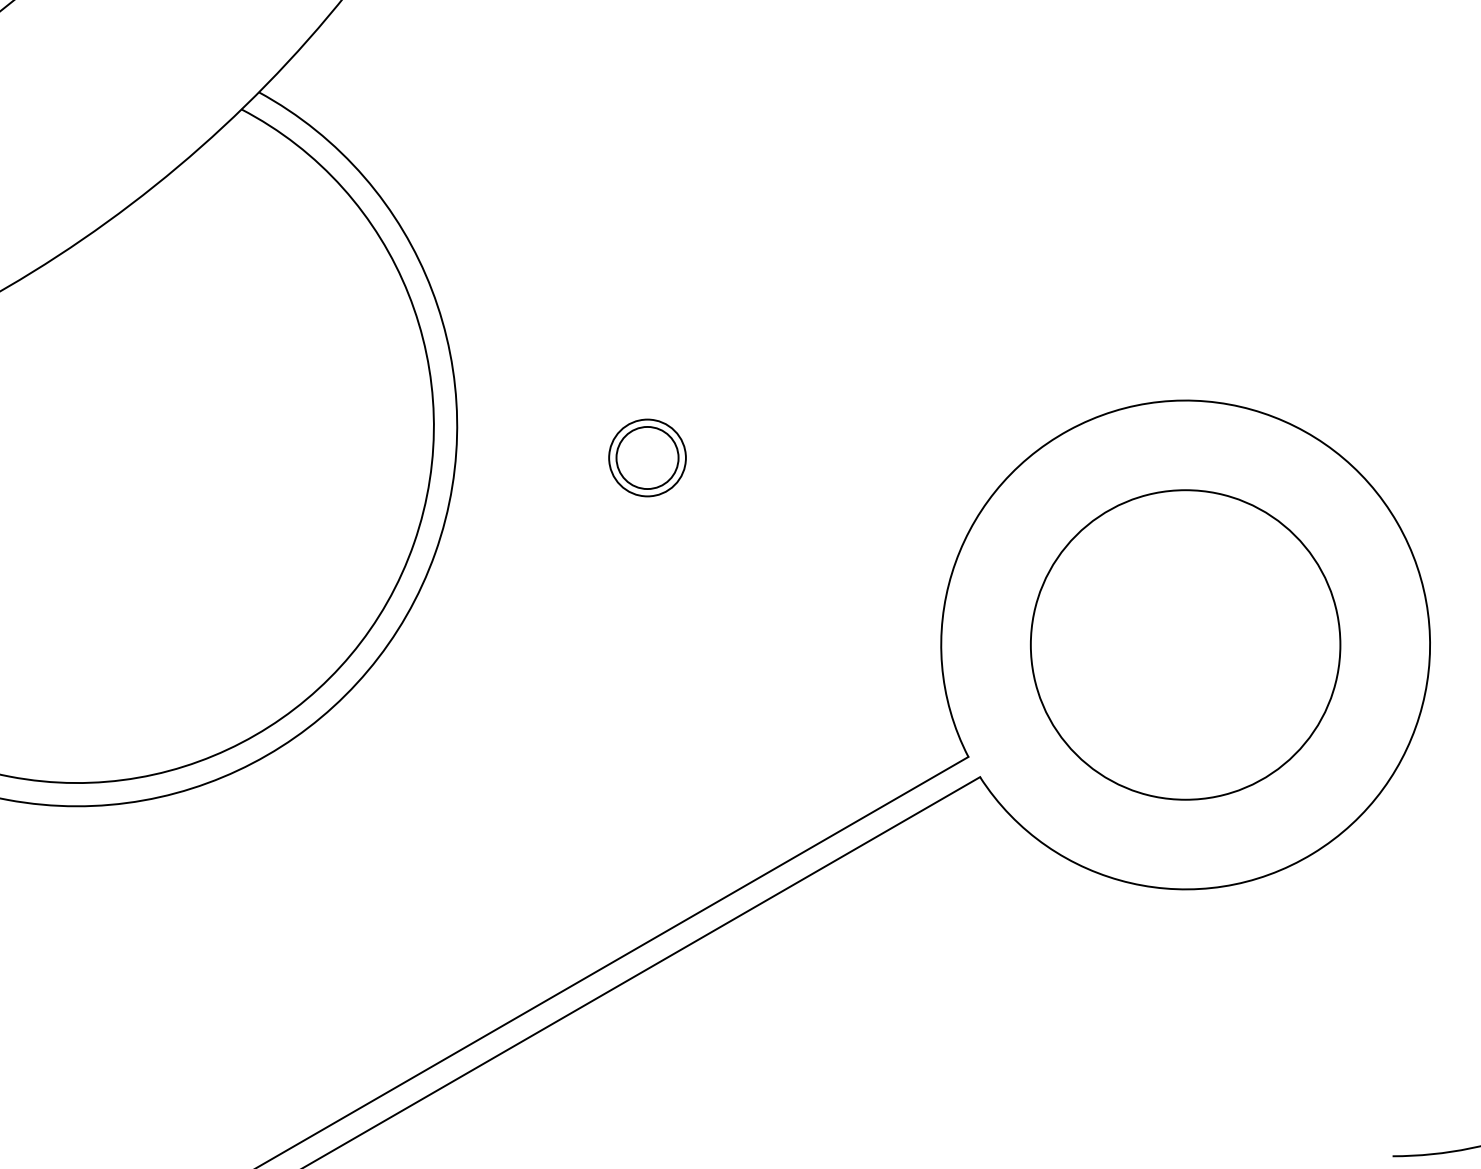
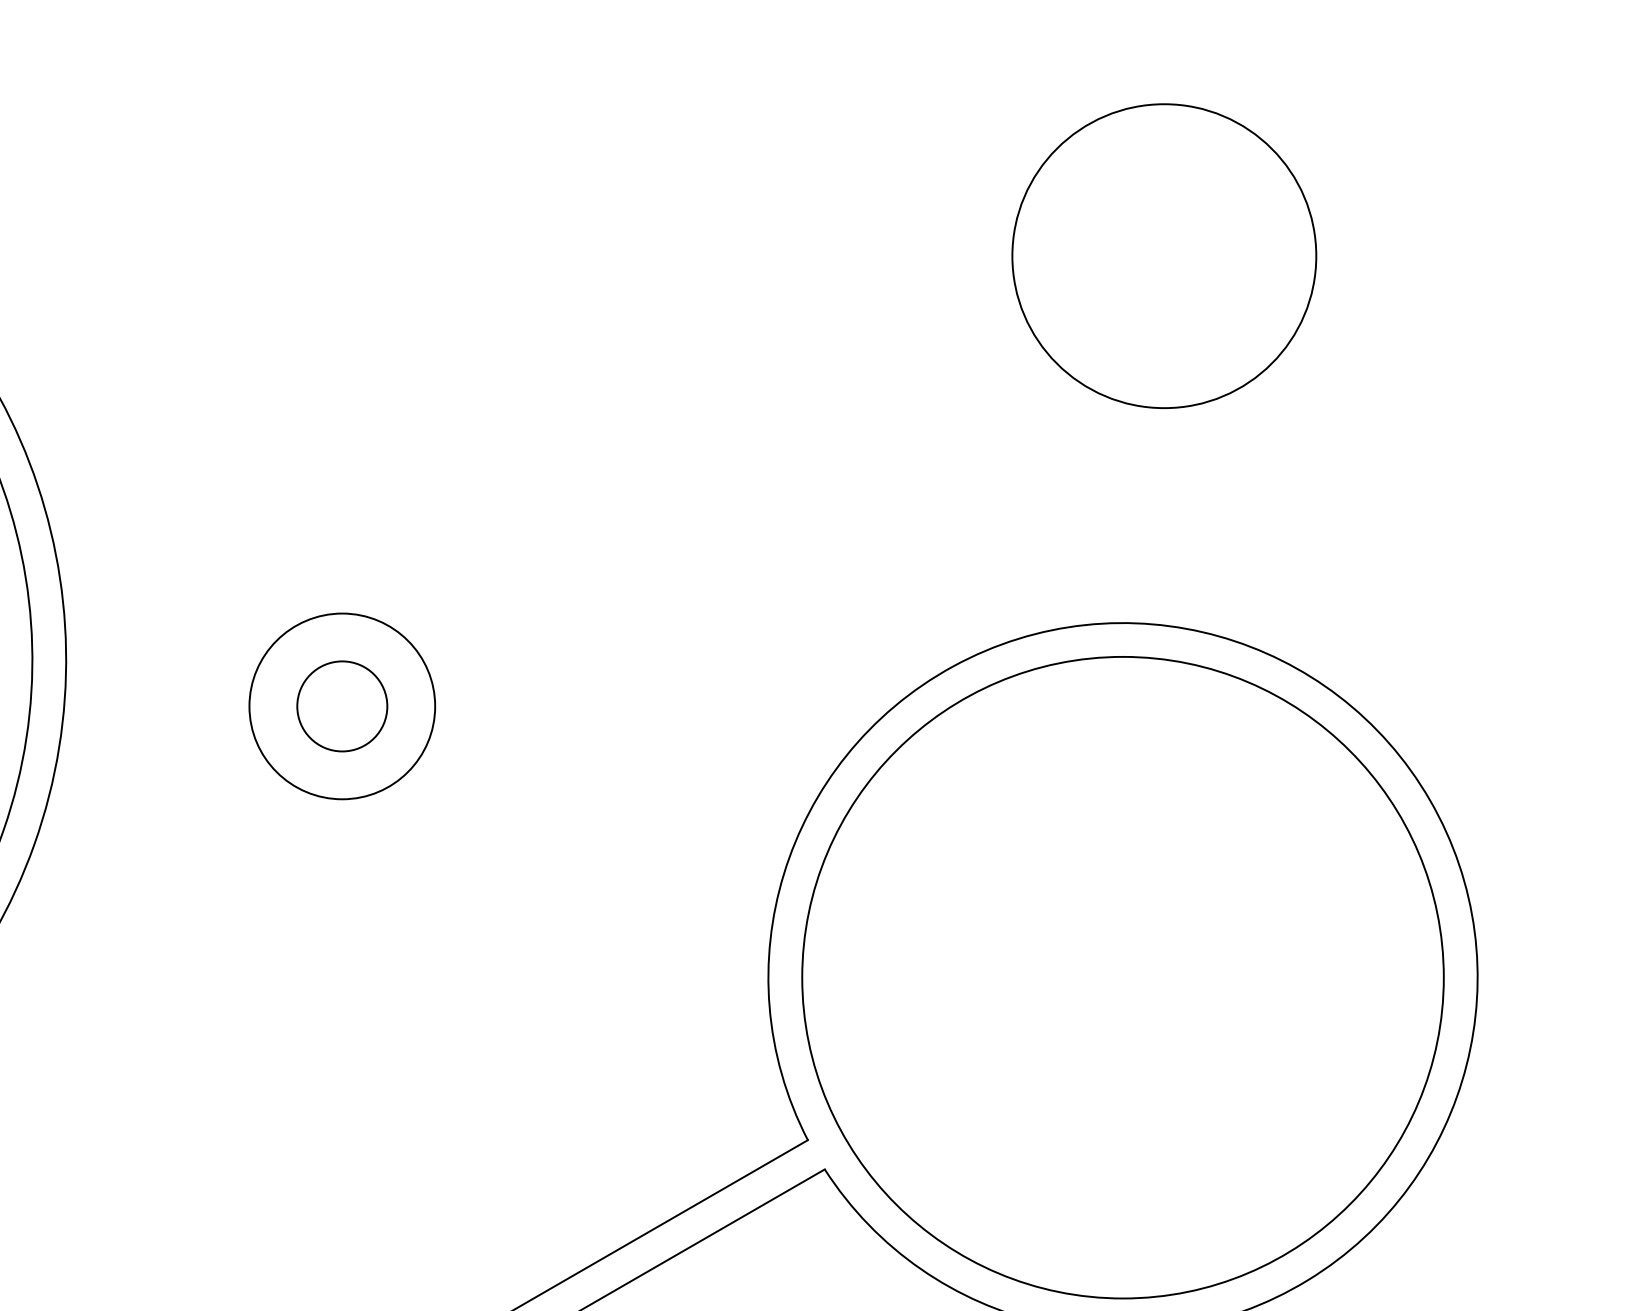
circle: (1213, 147) -> (1163, 255), added
circle: (647, 458) -> (342, 707), size x1.67
circle: (1185, 644) -> (1122, 976), size x1.43

